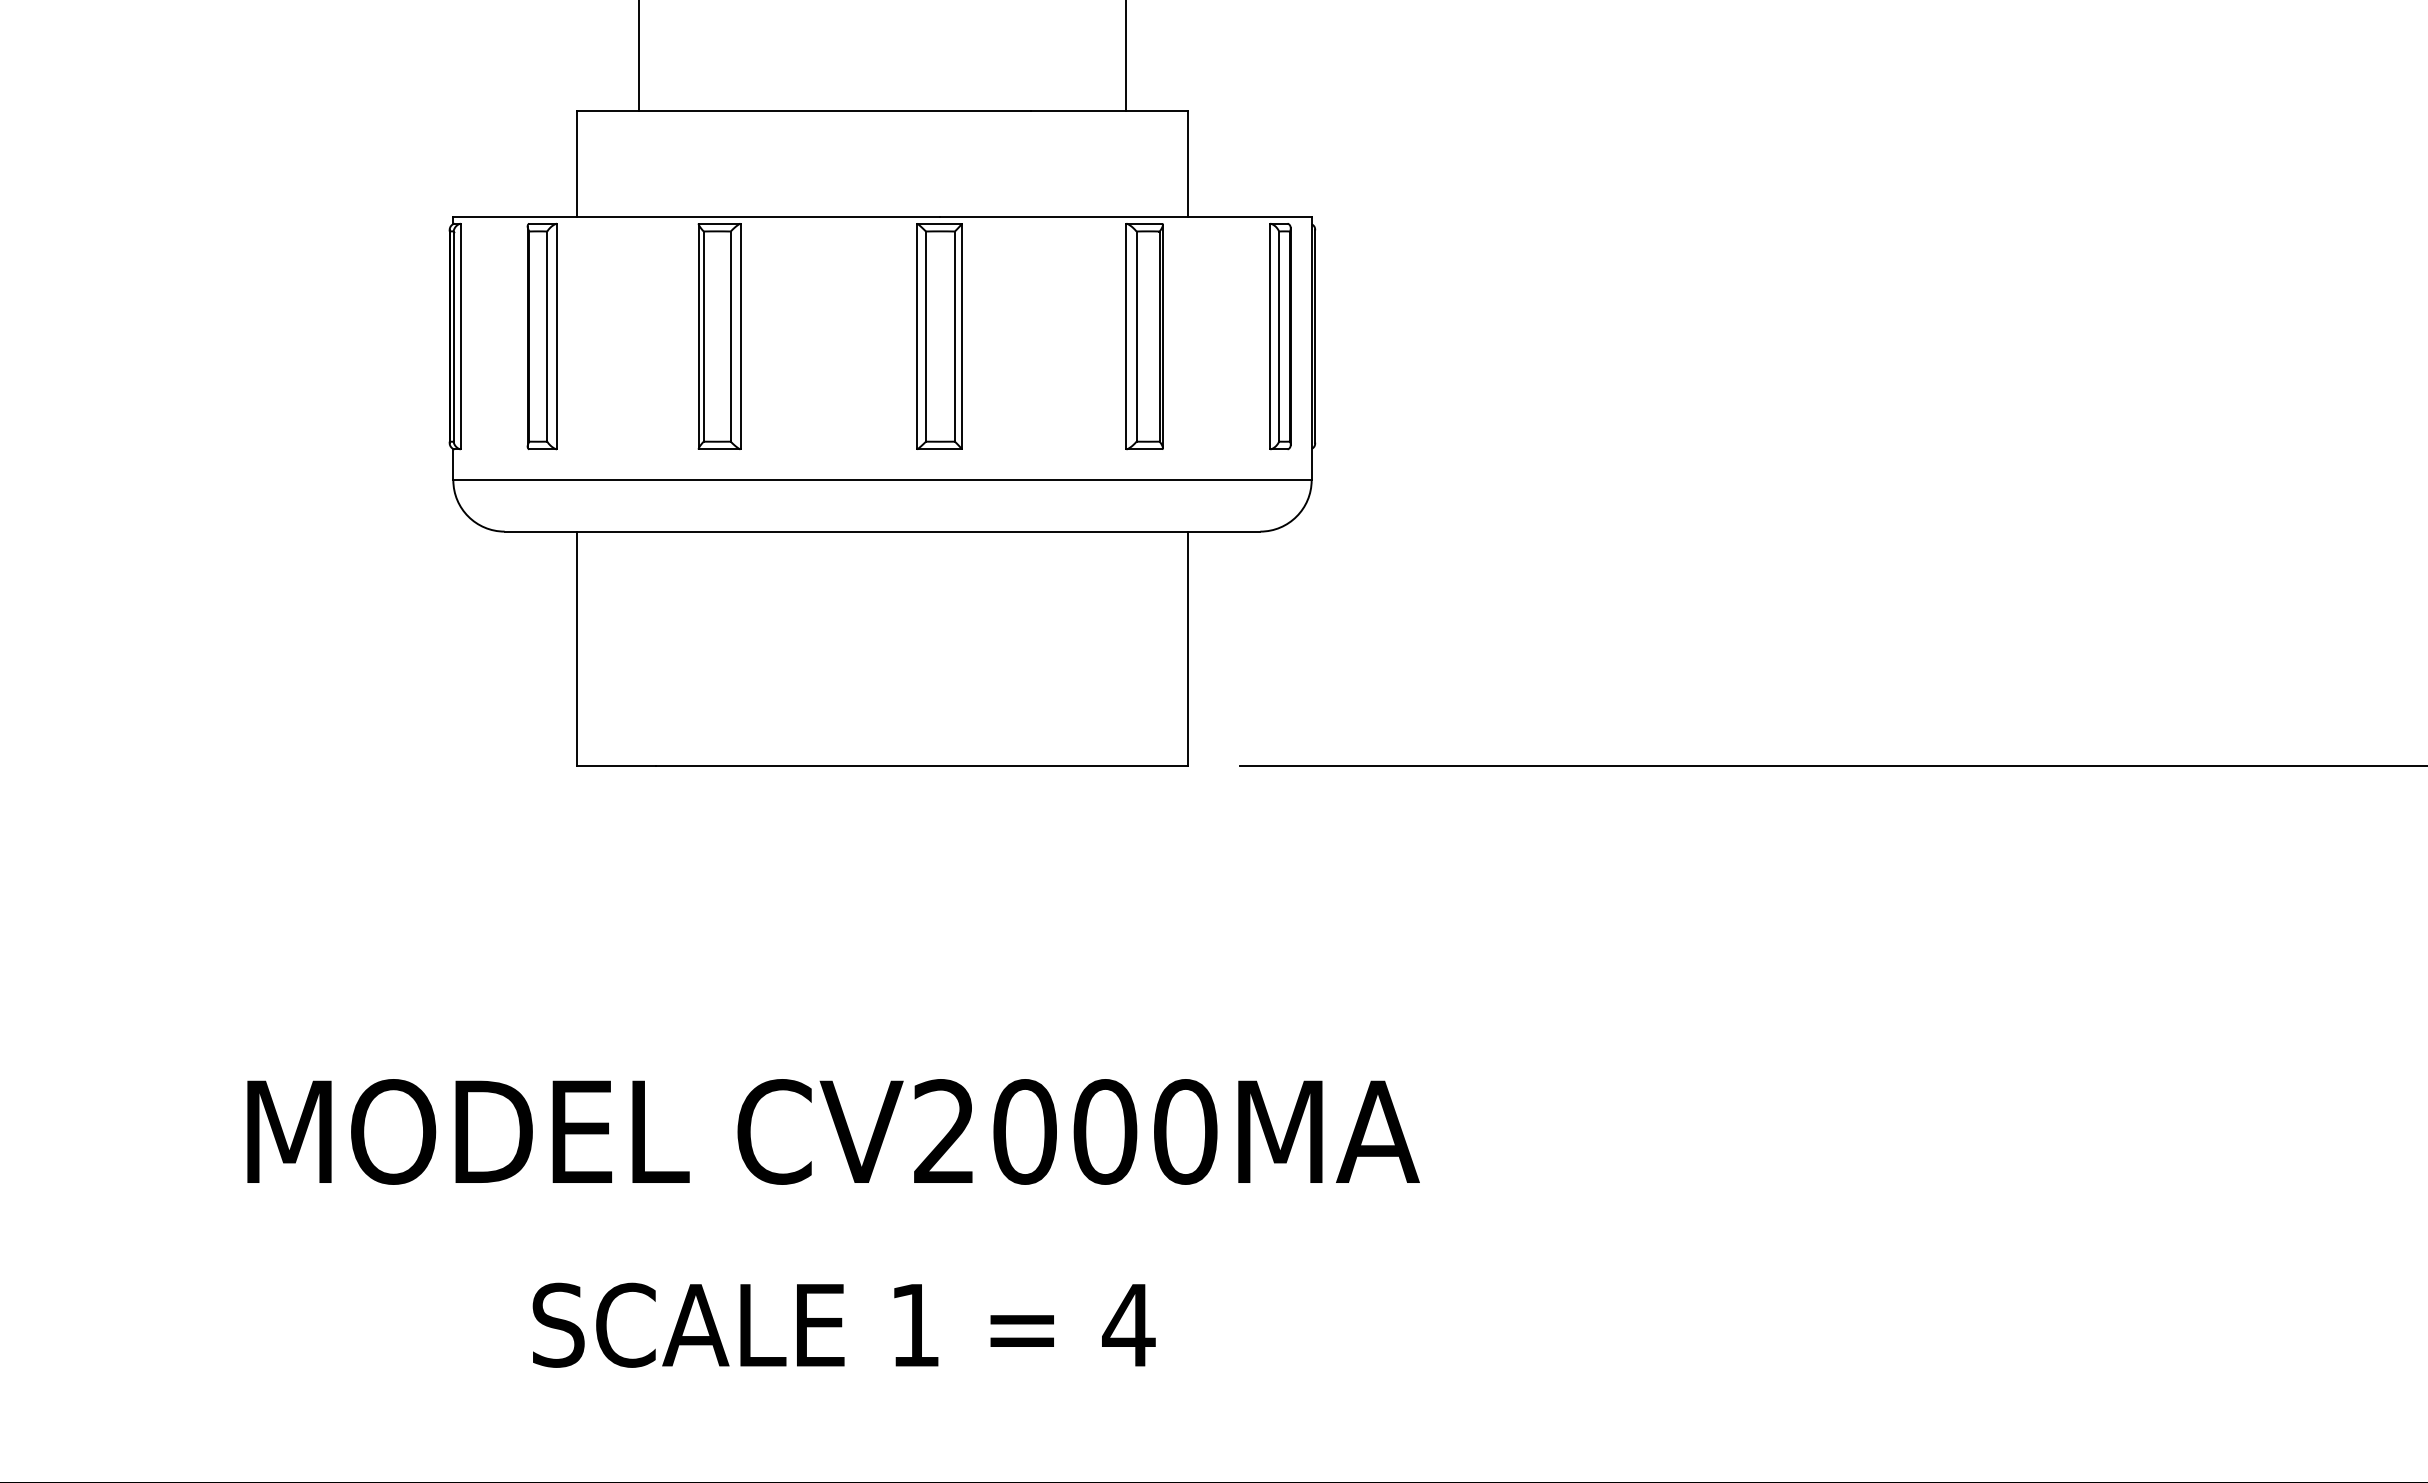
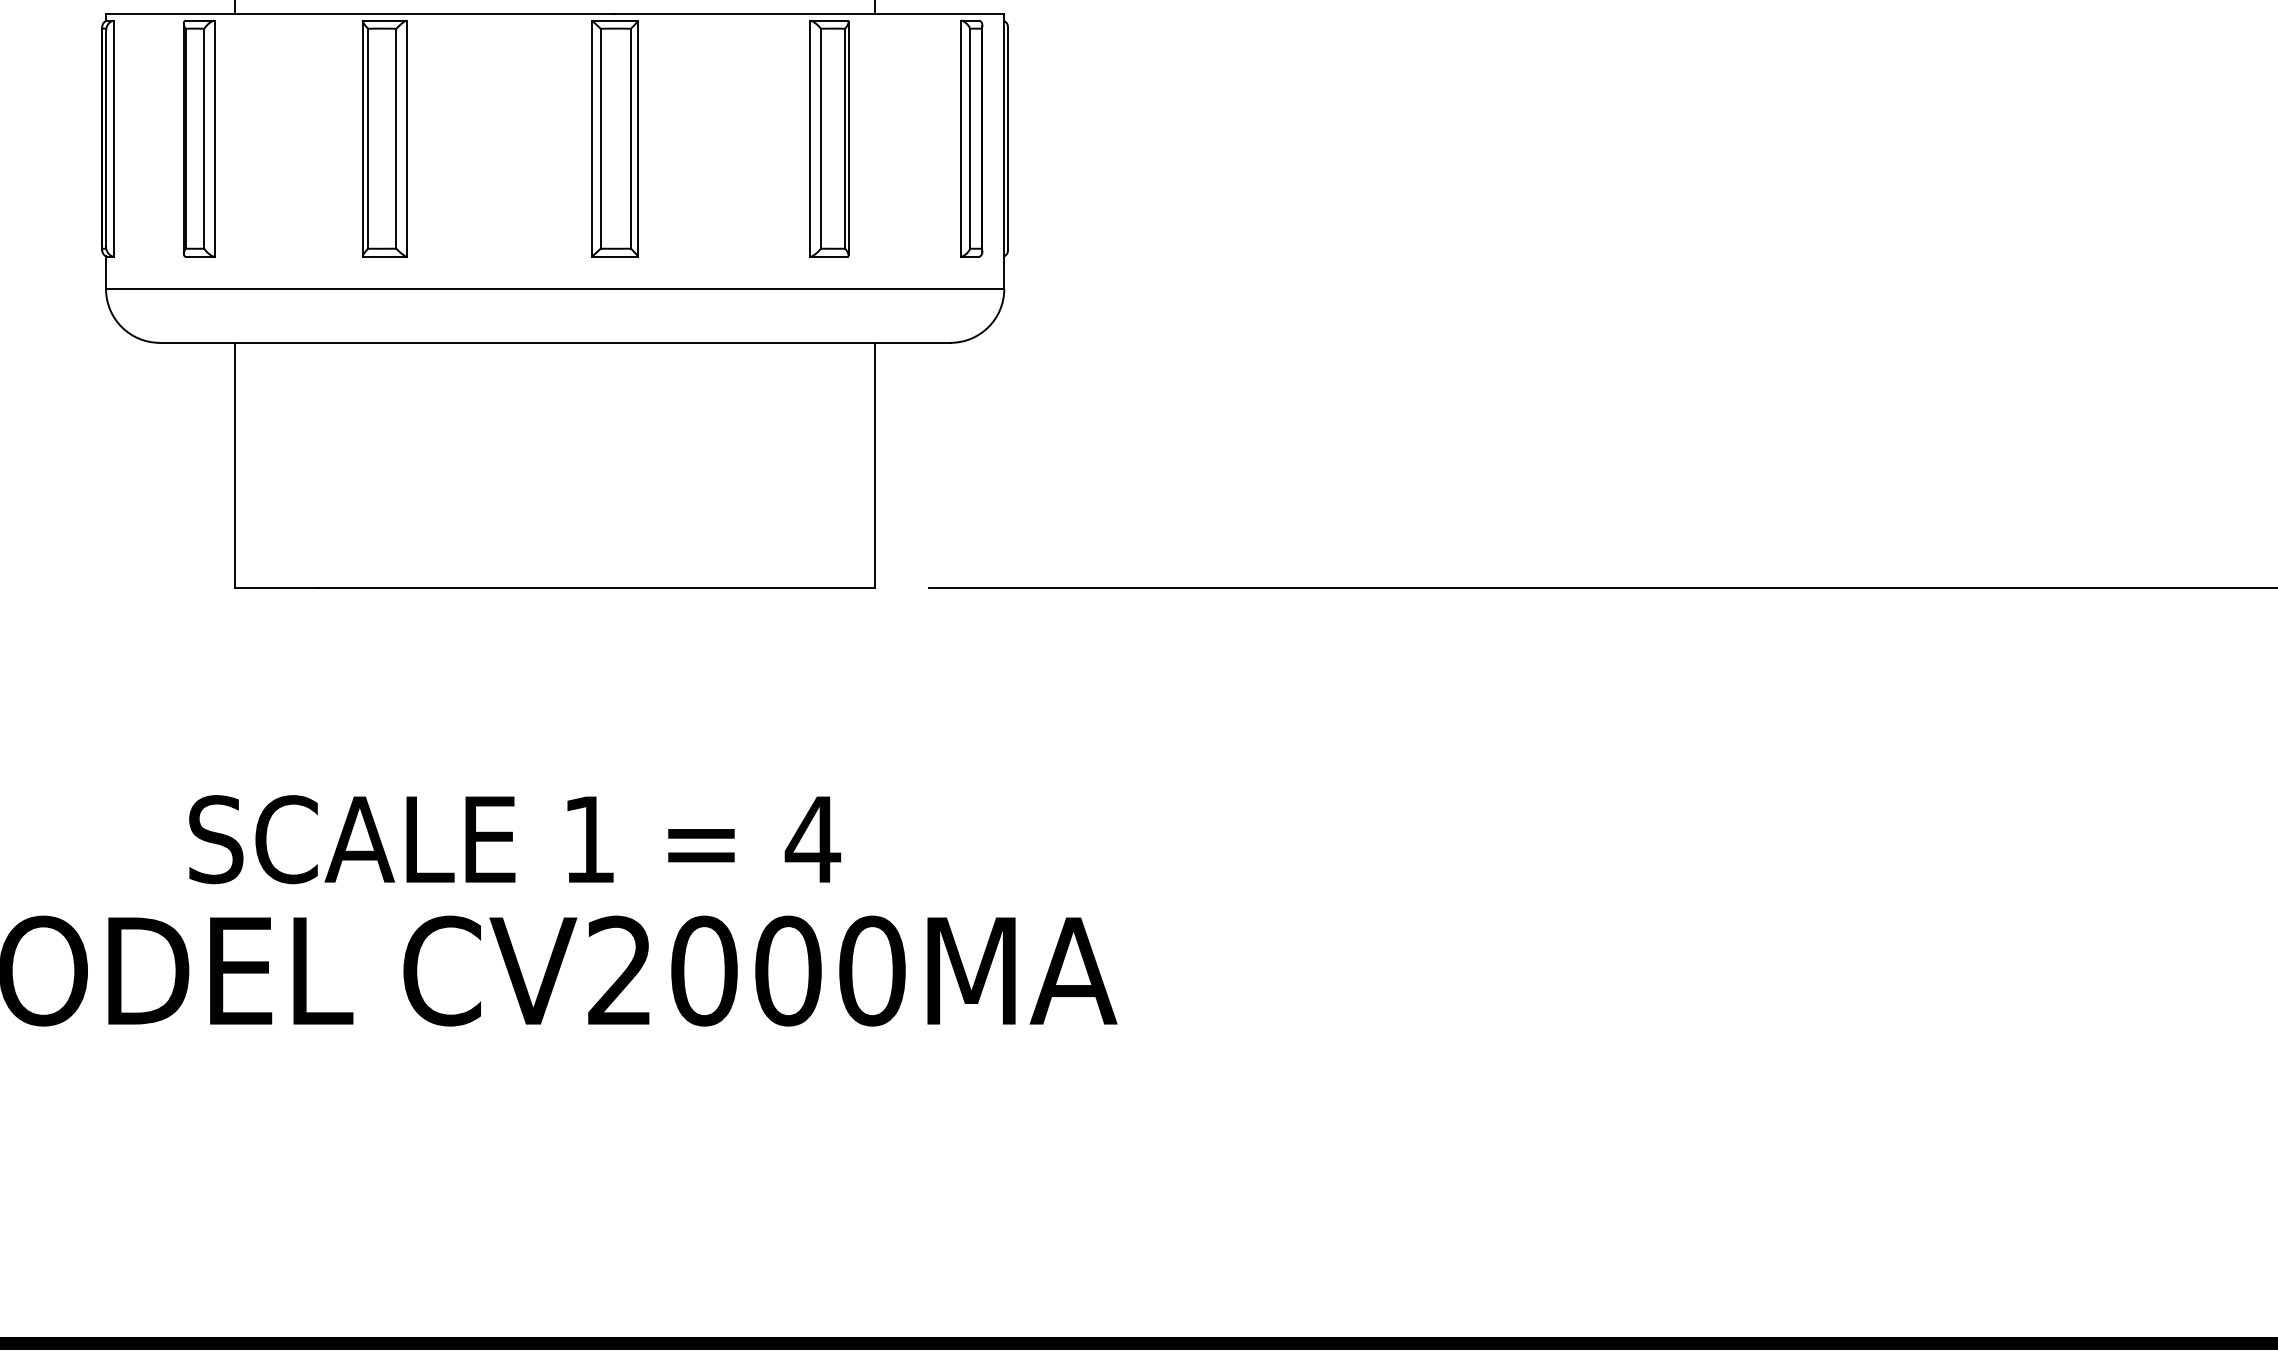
text: (843, 1324) -> (514, 838), moved

